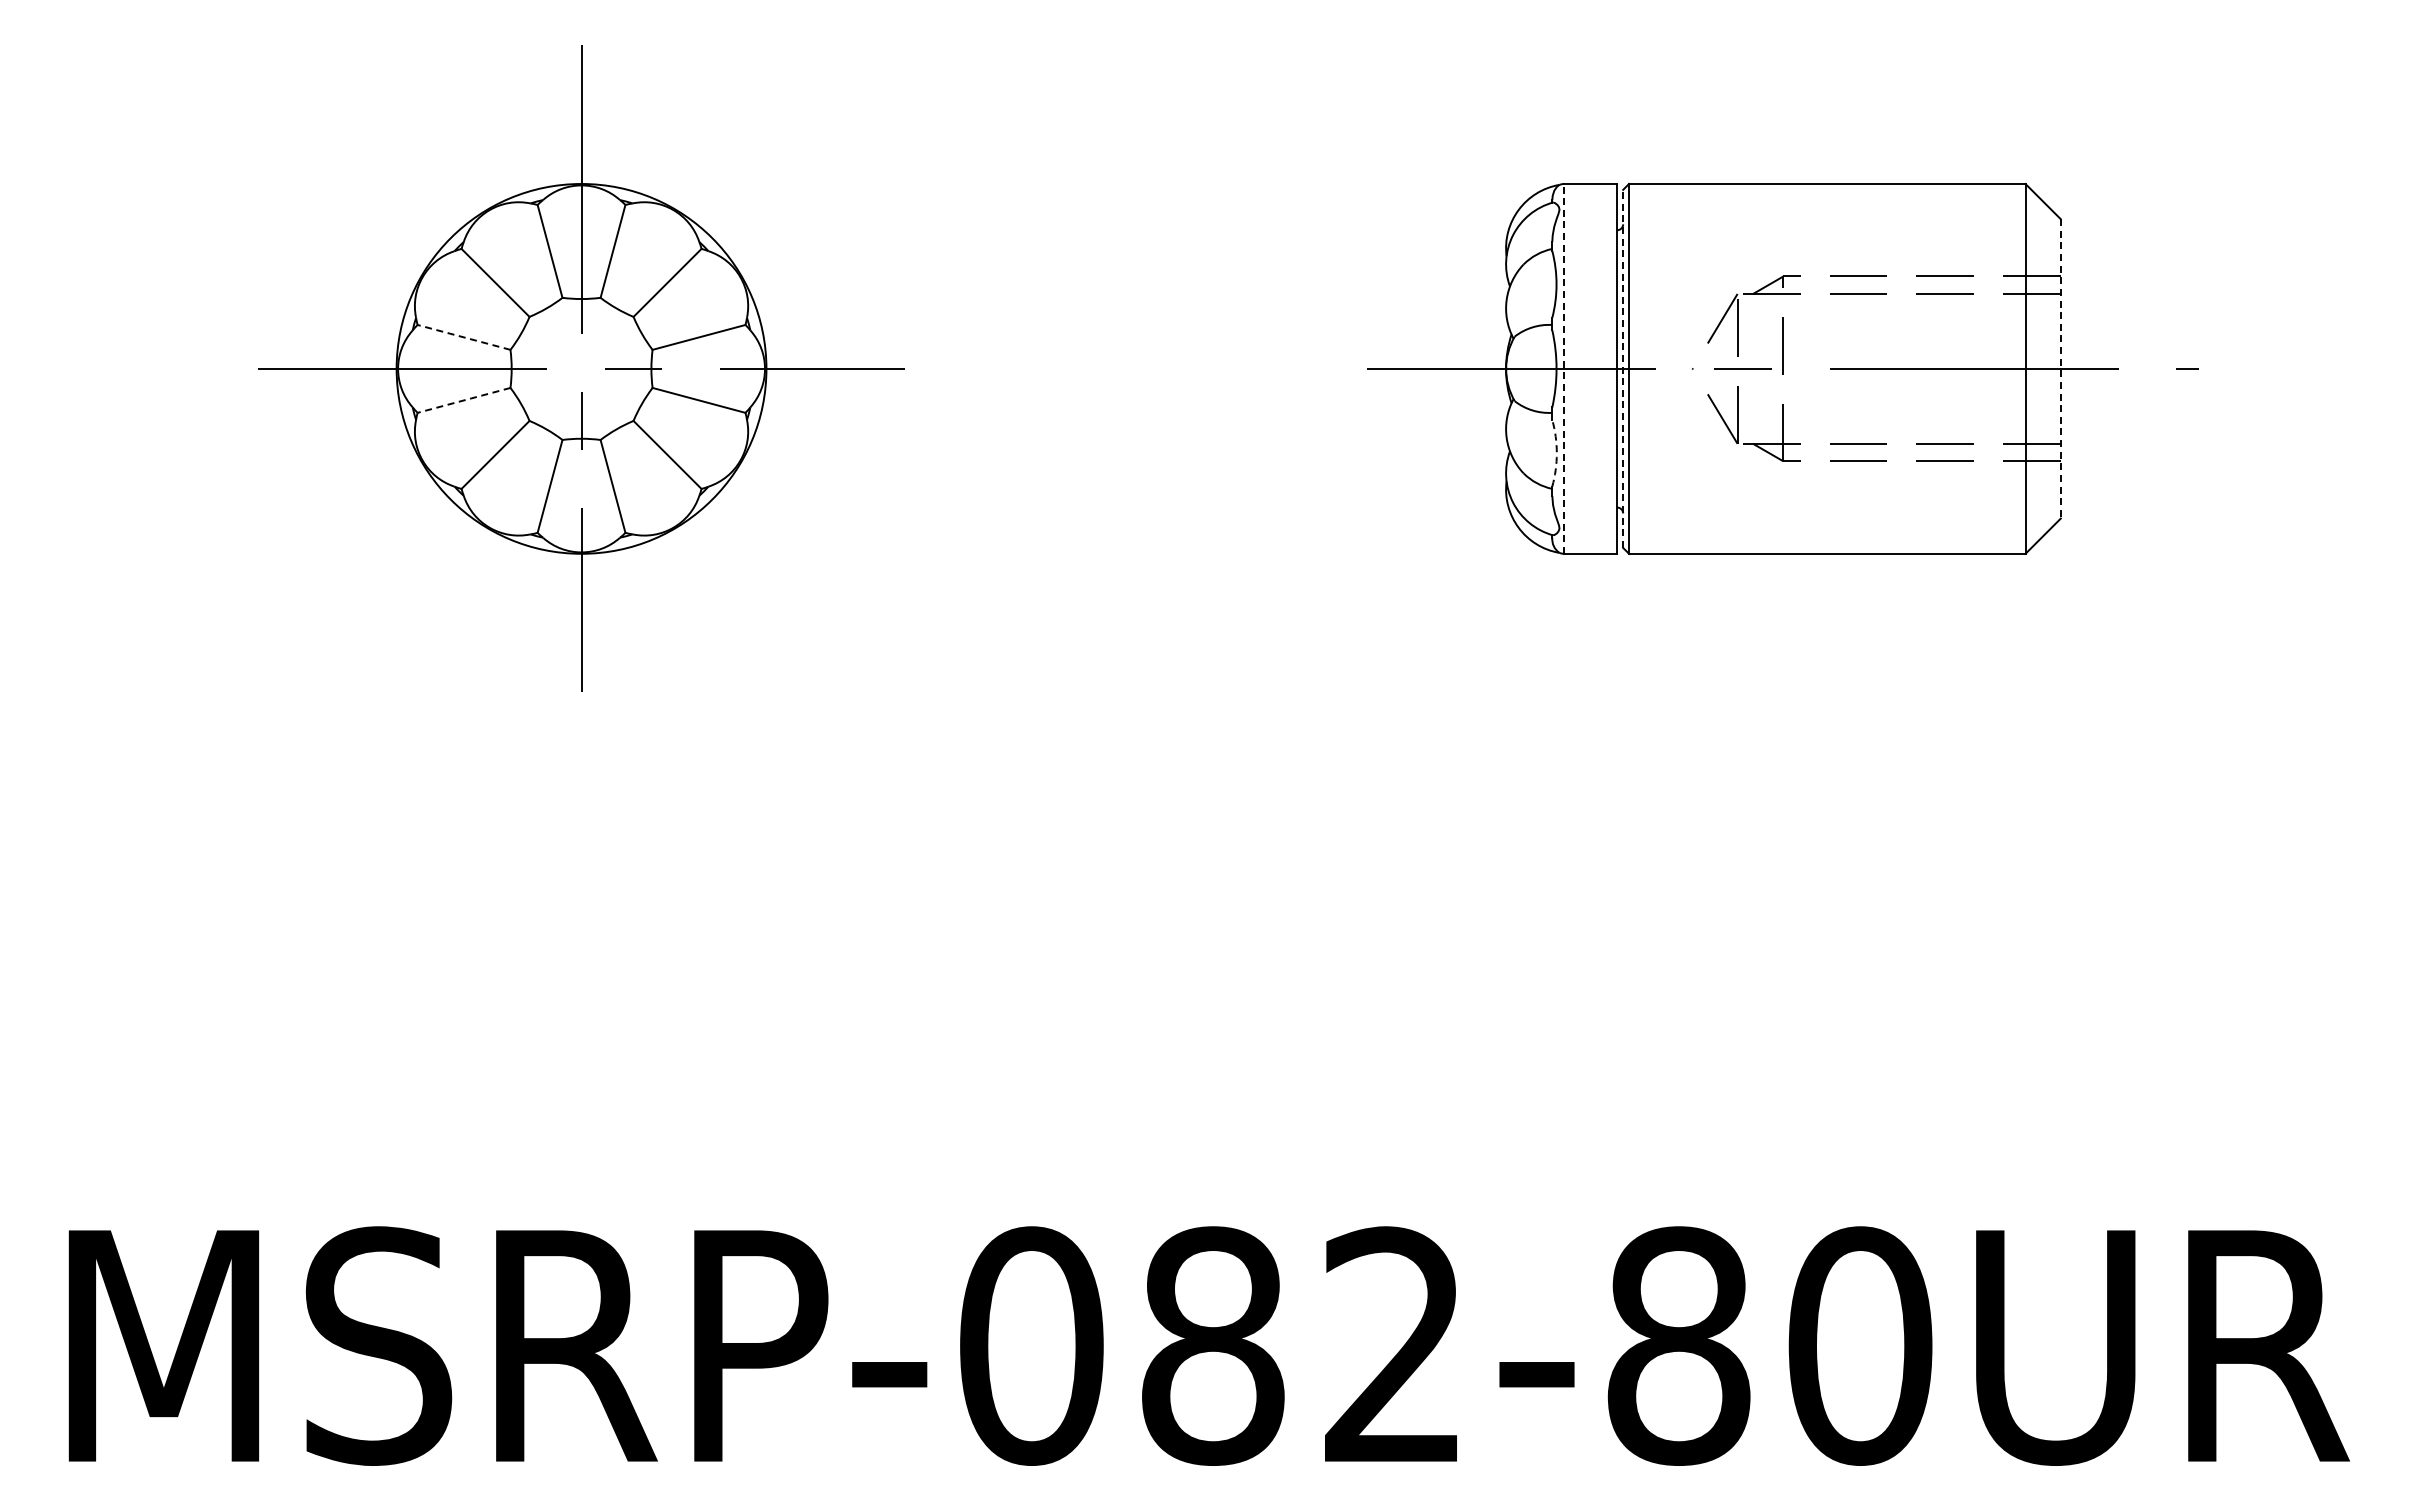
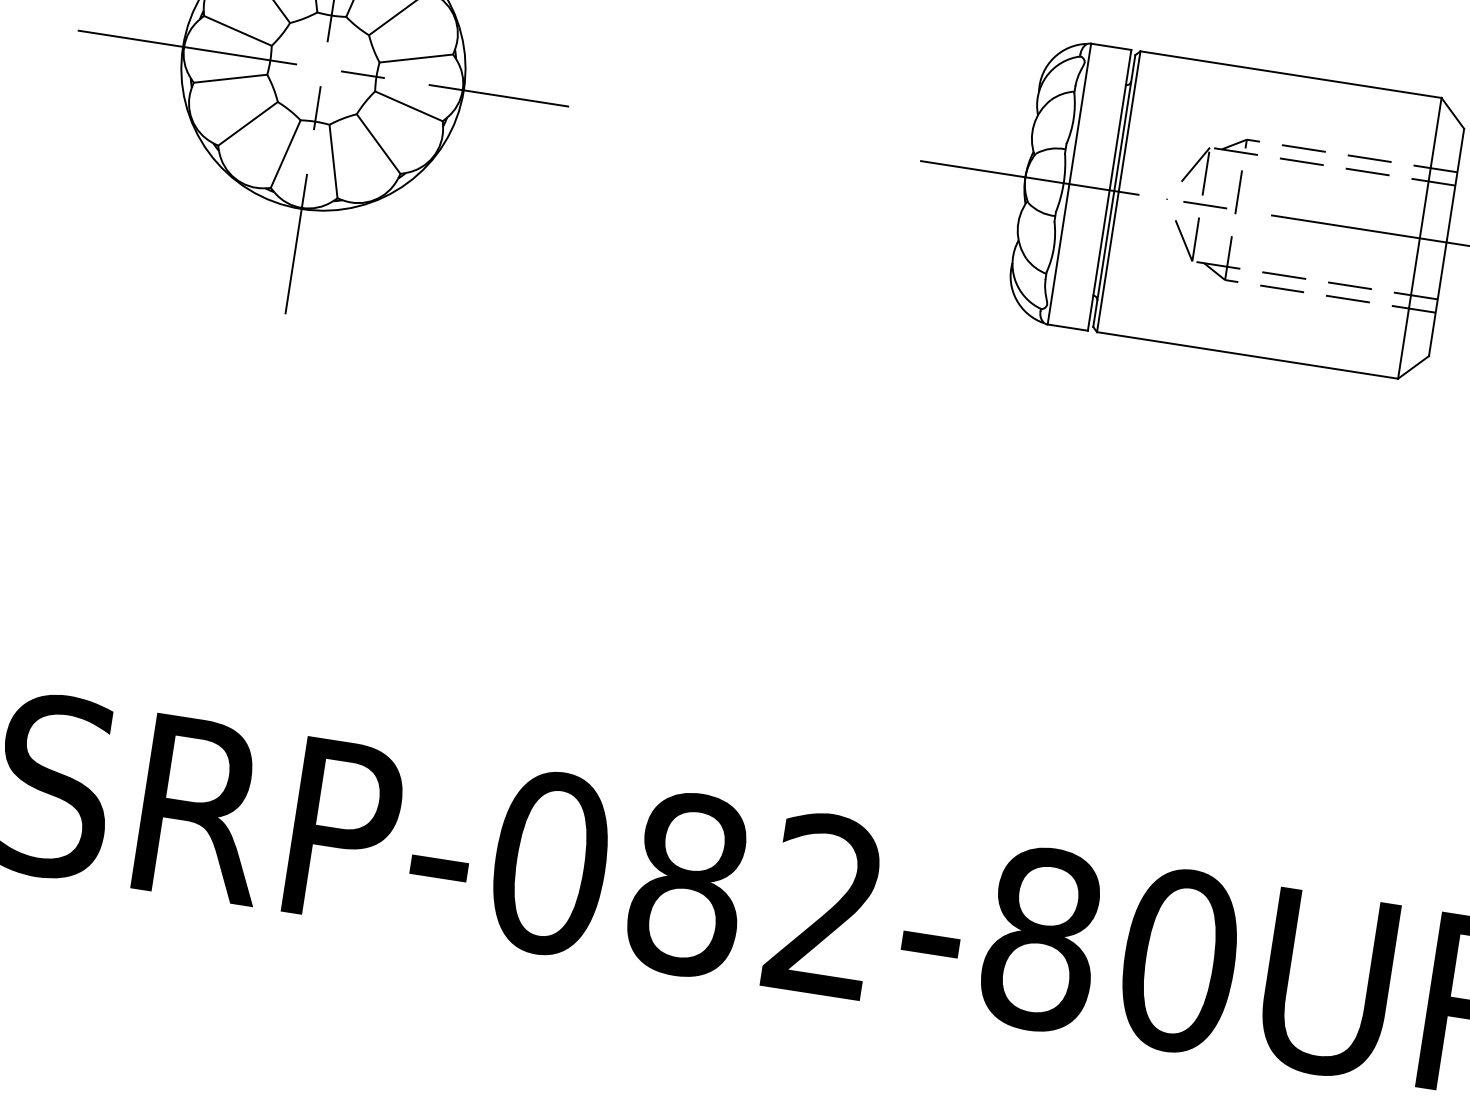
line: (463, 337) -> (237, 30), dashed -> solid
line: (1564, 368) -> (1069, 183), dashed -> solid
line: (1623, 368) -> (1114, 190), dashed -> solid
line: (2060, 368) -> (1446, 242), dashed -> solid
line: (463, 400) -> (230, 78), dashed -> solid
arc: (1556, 453) -> (1053, 247), dashed -> solid

